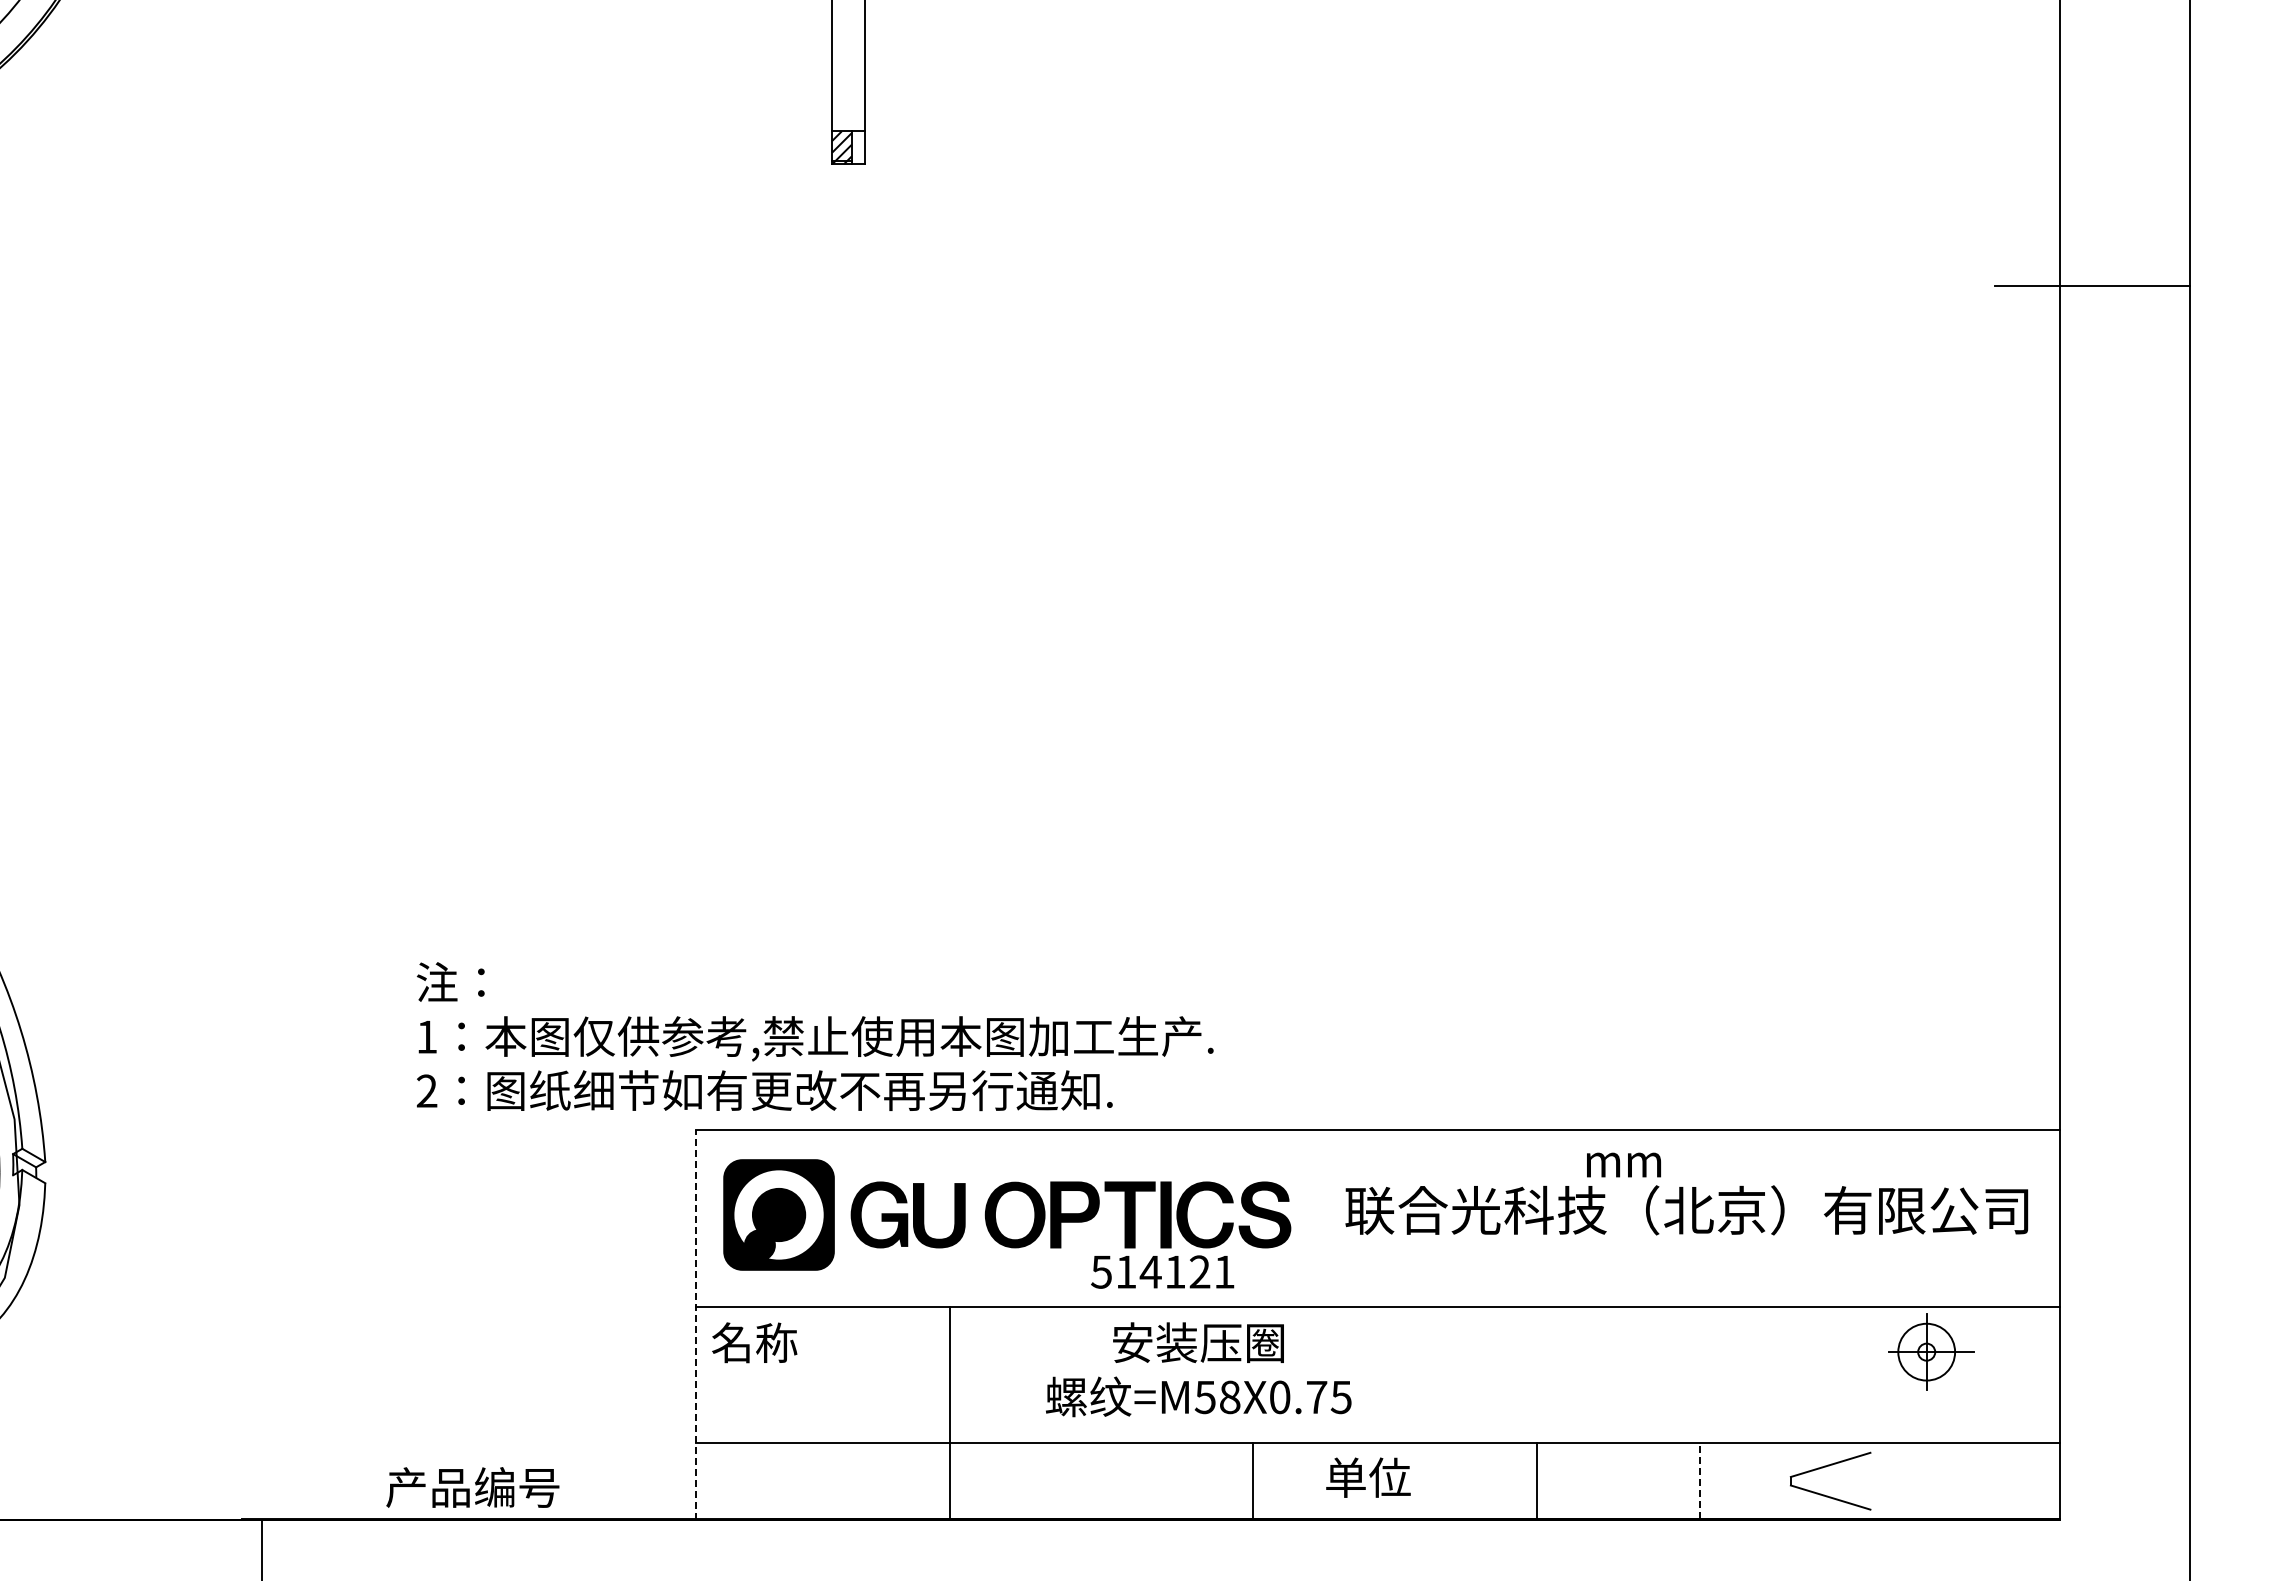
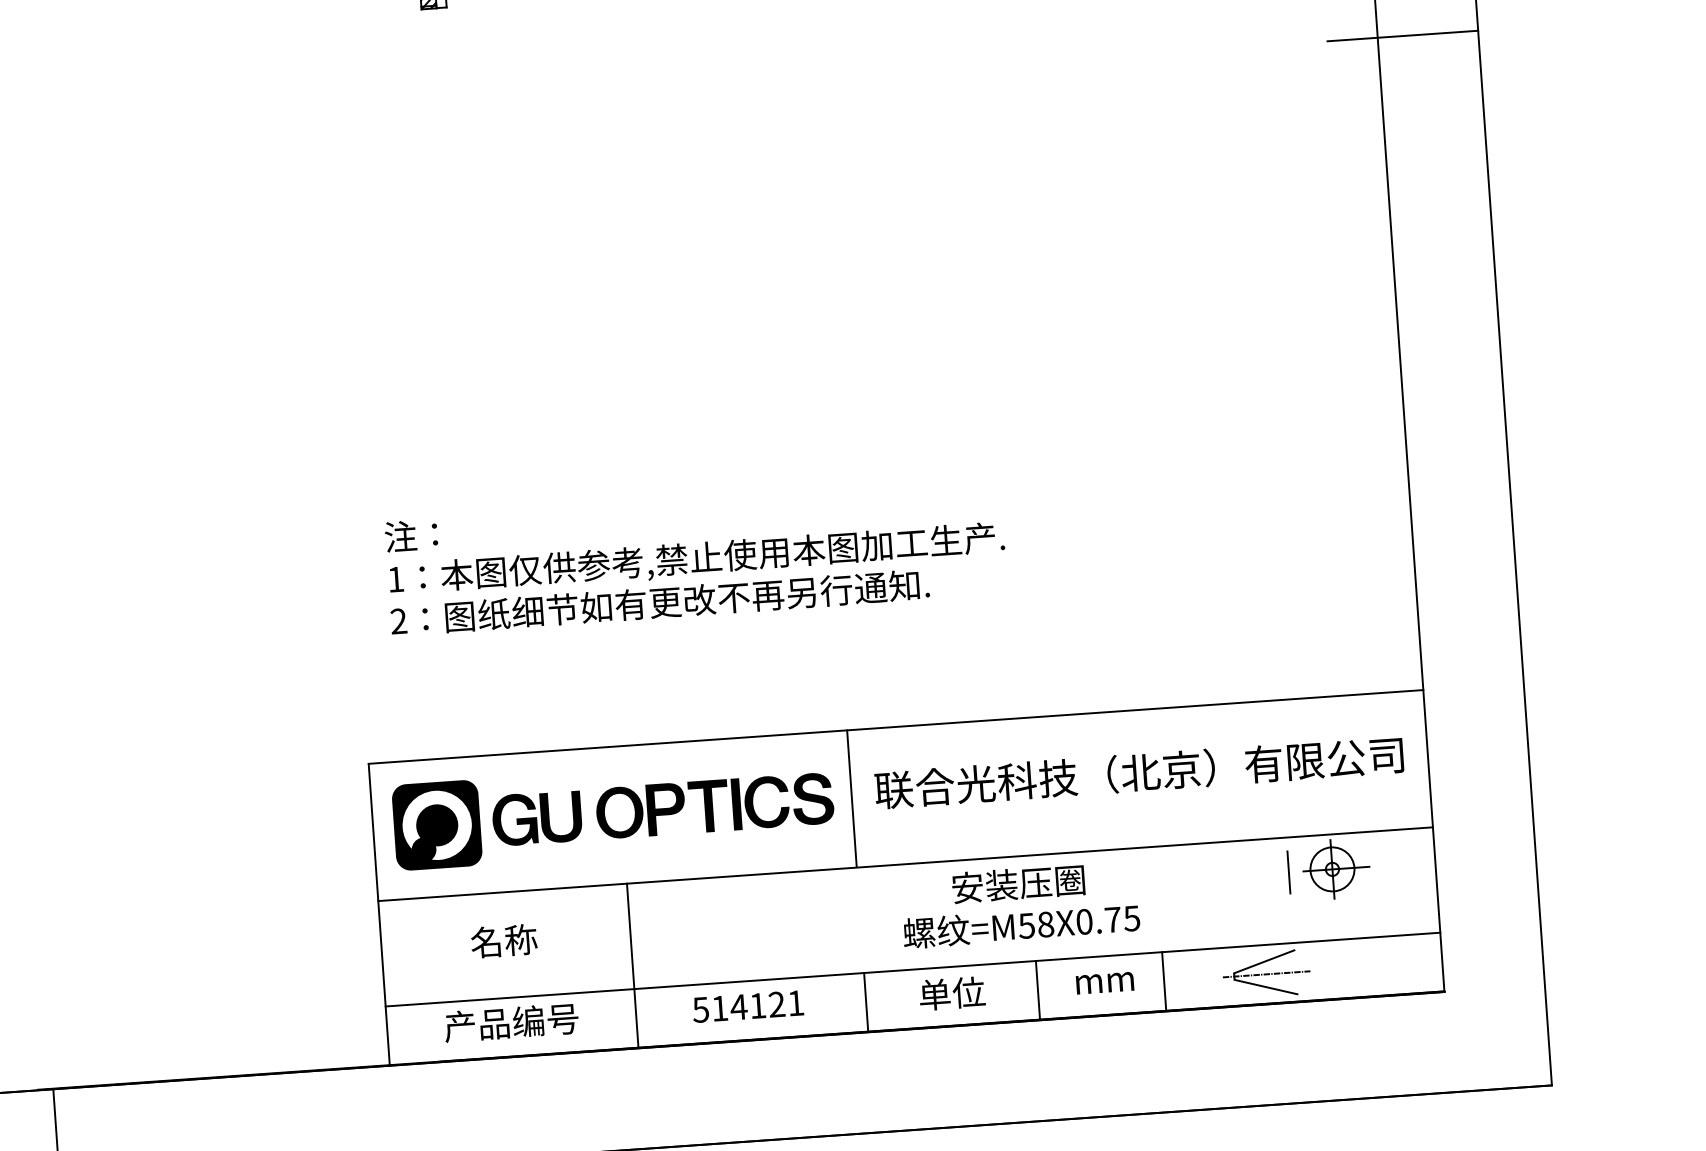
text: (814, 1036) -> (695, 558), moved
text: (1623, 1164) -> (1104, 982), moved
line: (1314, 1217) -> (851, 798), added
text: (1162, 1271) -> (747, 1006), moved
line: (696, 1325) -> (379, 915), dashed -> solid
text: (754, 1342) -> (503, 940), moved
line: (1870, 1351) -> (1288, 871), added
text: (1198, 1369) -> (1019, 904), moved
line: (949, 1413) -> (632, 966), moved
text: (1368, 1477) -> (952, 993), moved
line: (1252, 1481) -> (865, 1002), moved
line: (1700, 1481) -> (1164, 981), dashed -> solid
line: (1832, 1481) -> (1266, 974), added
text: (472, 1487) -> (511, 1022), moved

